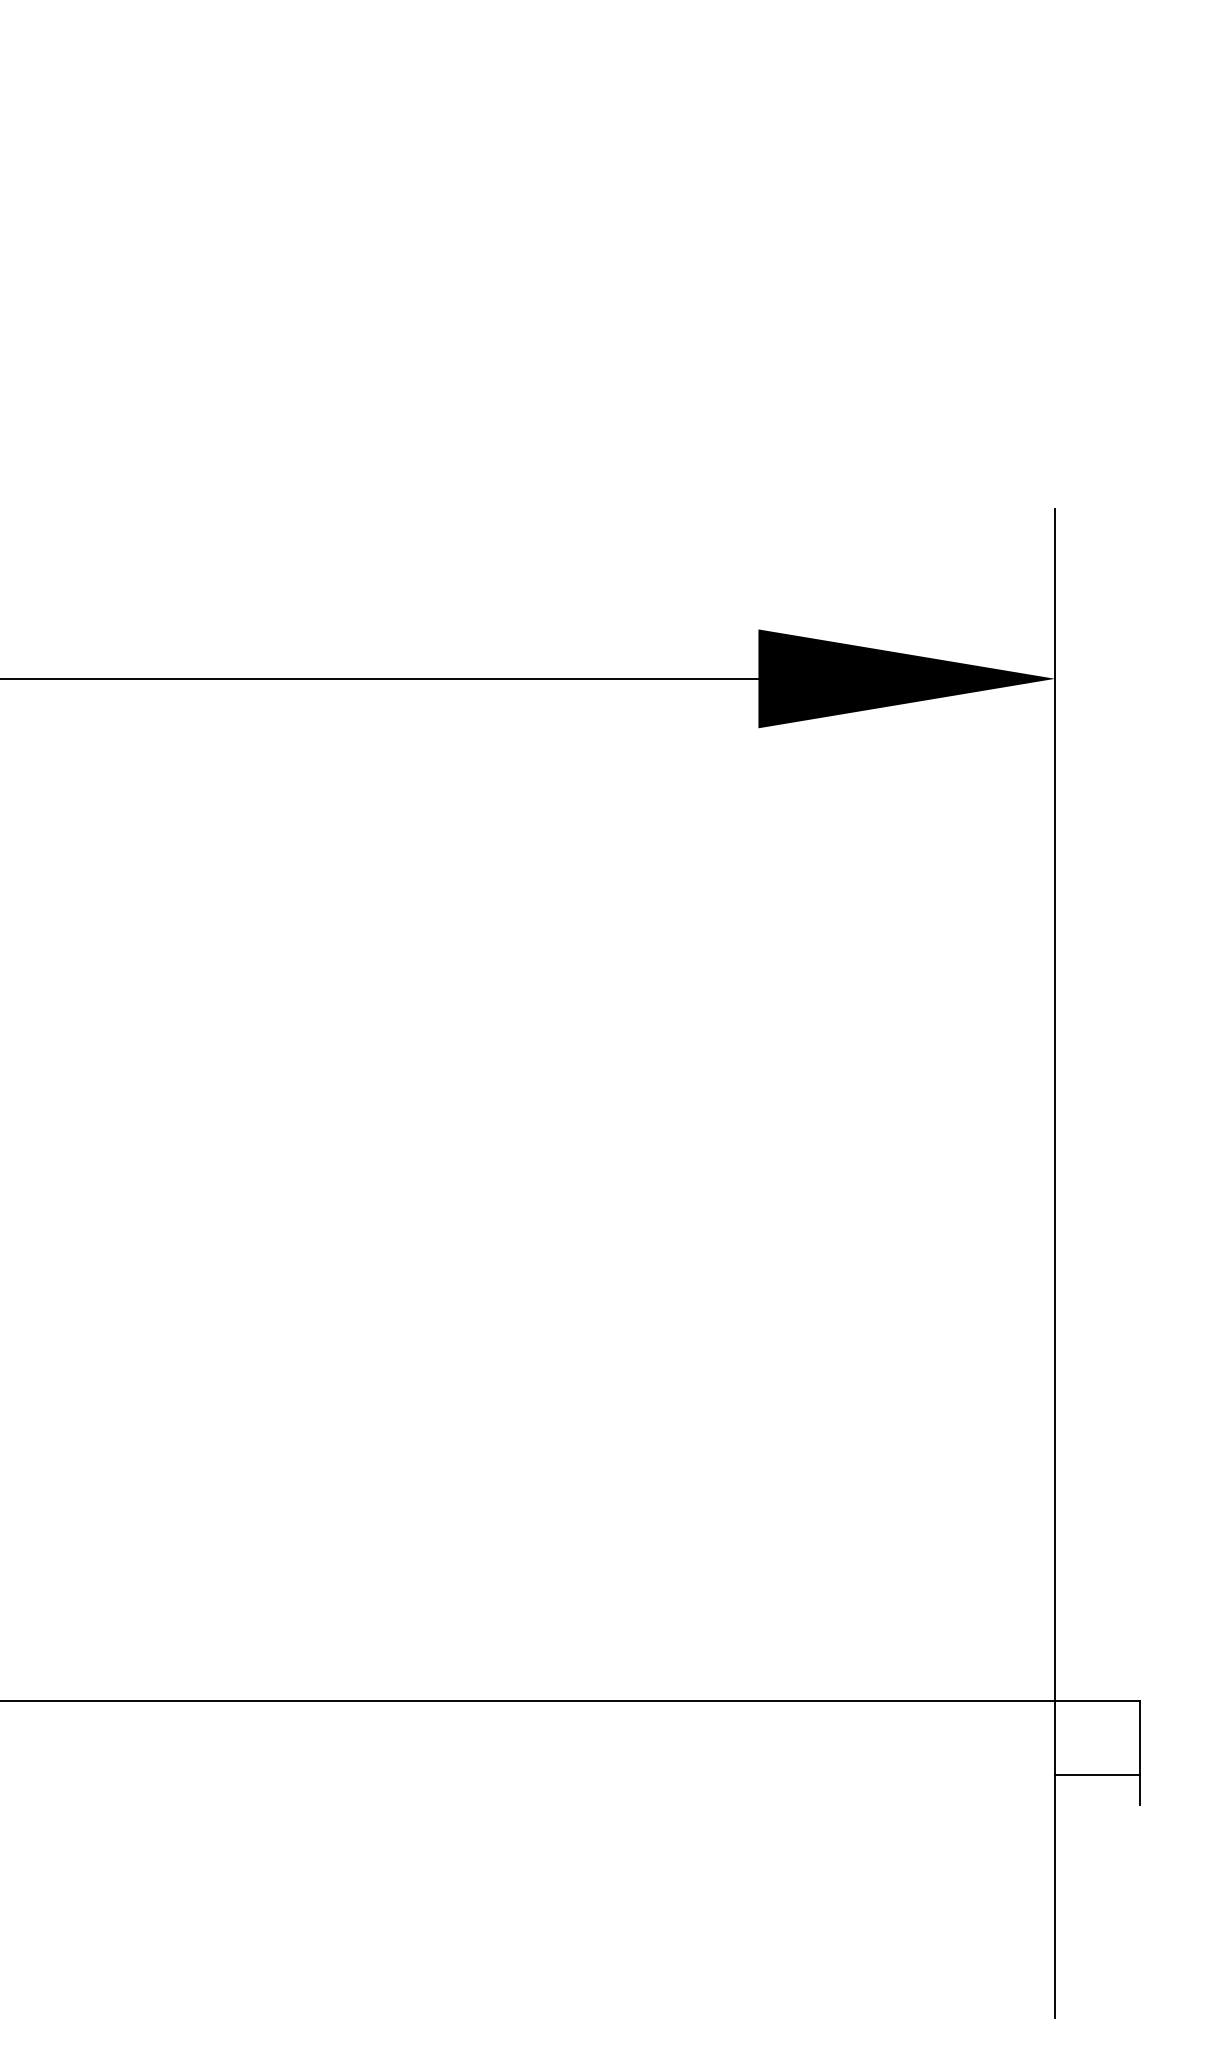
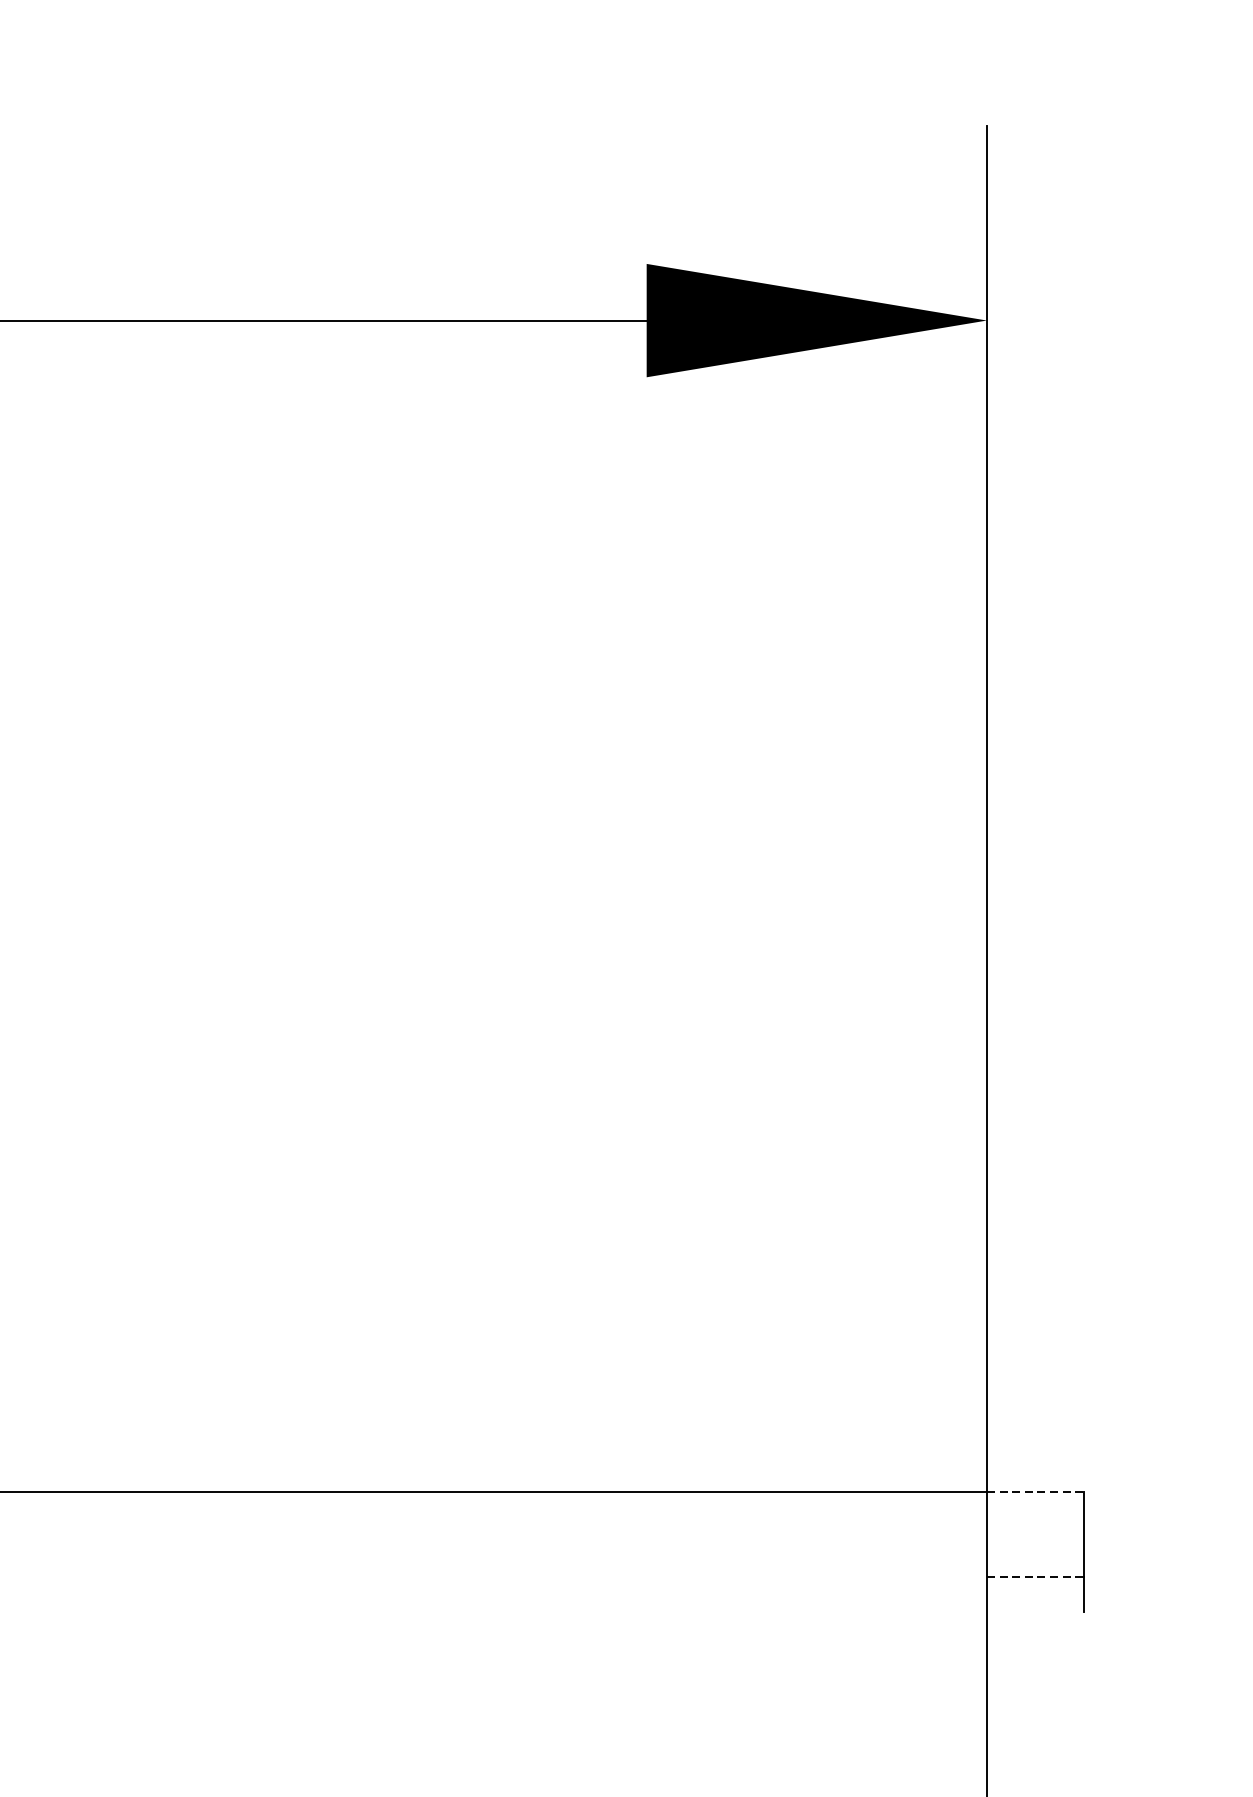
line: (1098, 1700) -> (1036, 1492), solid -> dashed
line: (1098, 1774) -> (1036, 1577), solid -> dashed

